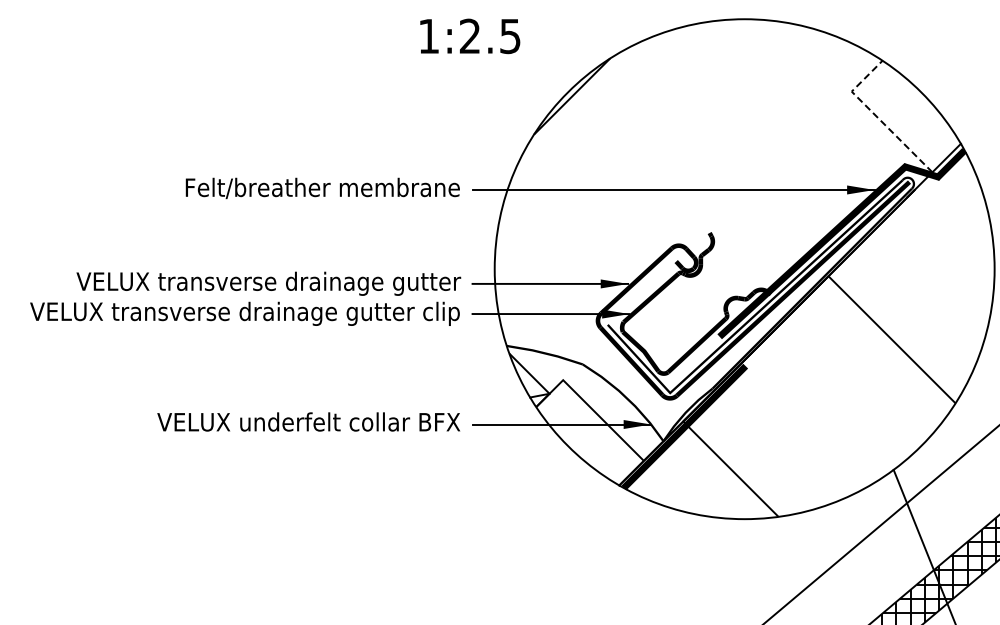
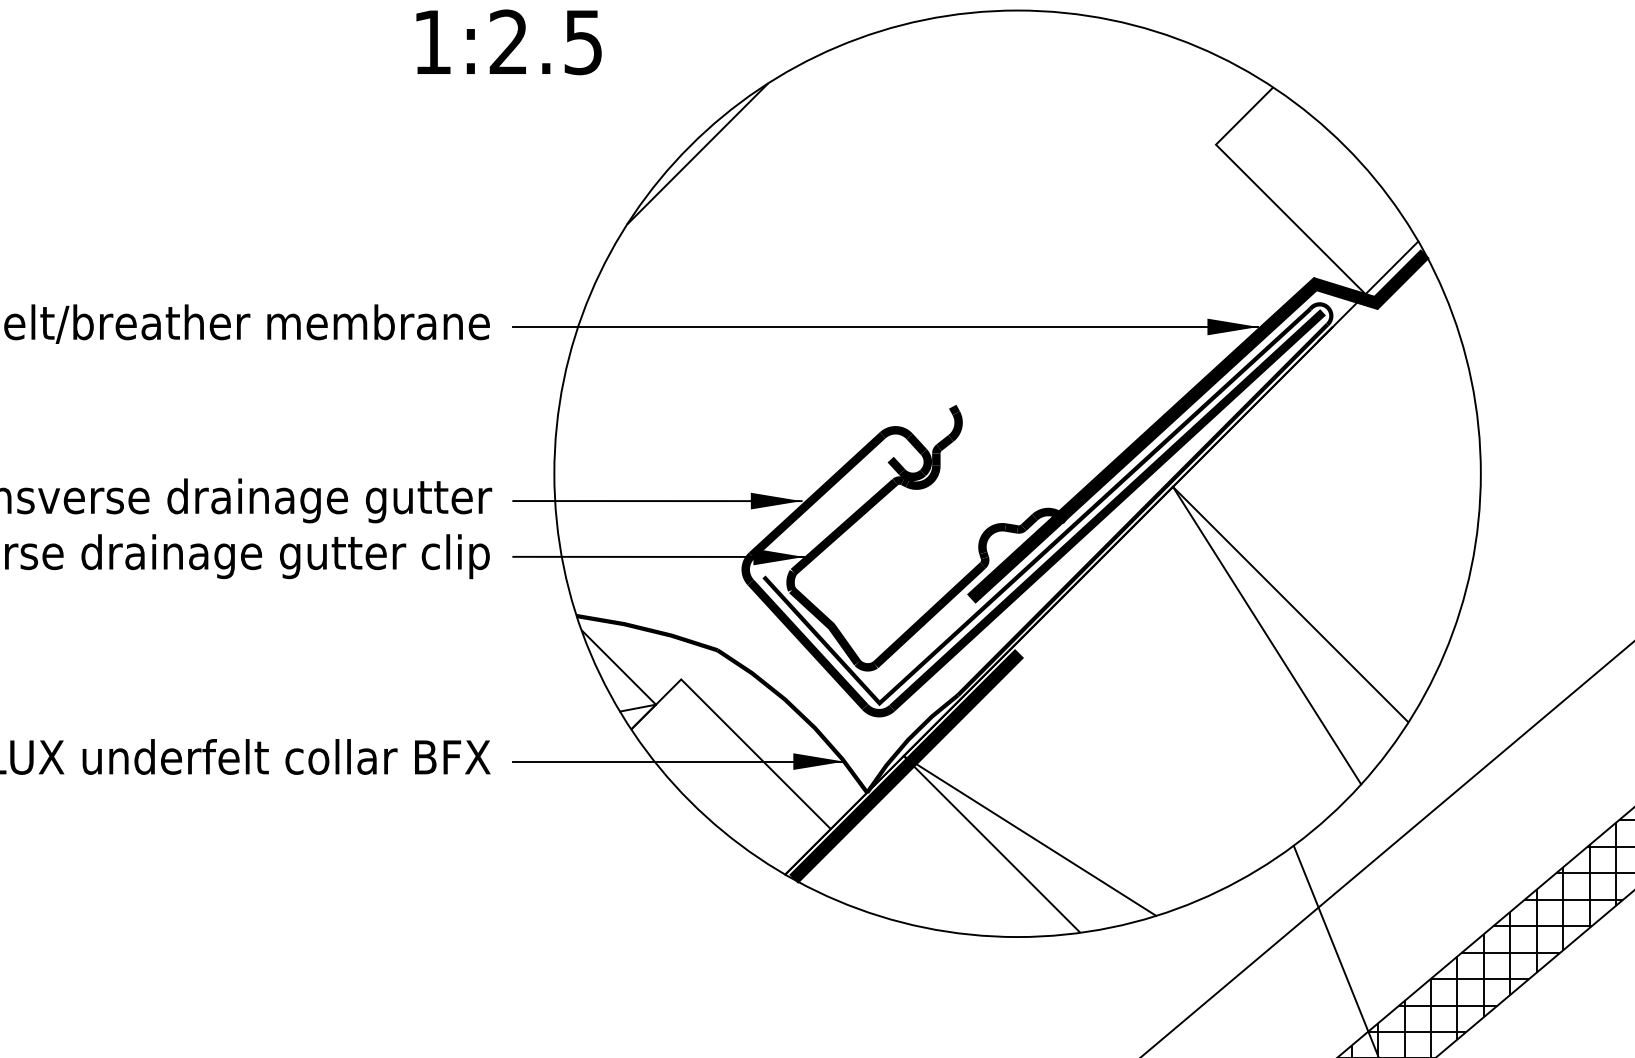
line: (876, 116) -> (1261, 190), dashed -> solid
line: (879, 356) -> (1267, 635), added
line: (751, 464) -> (1030, 835), added

